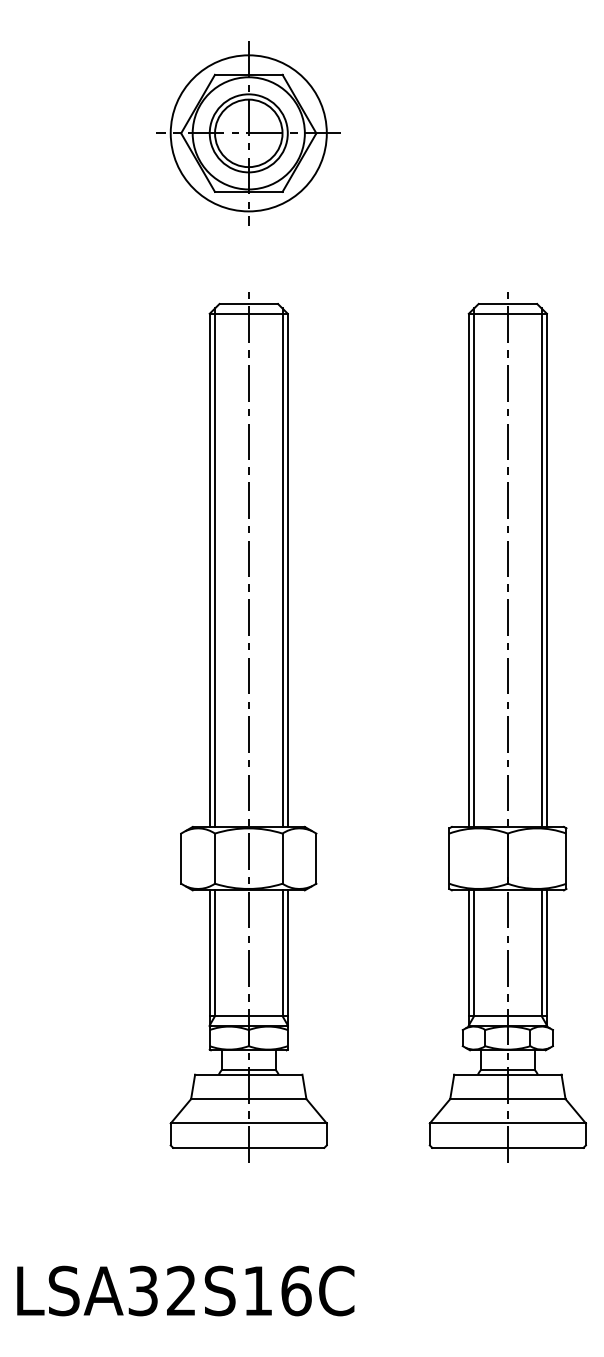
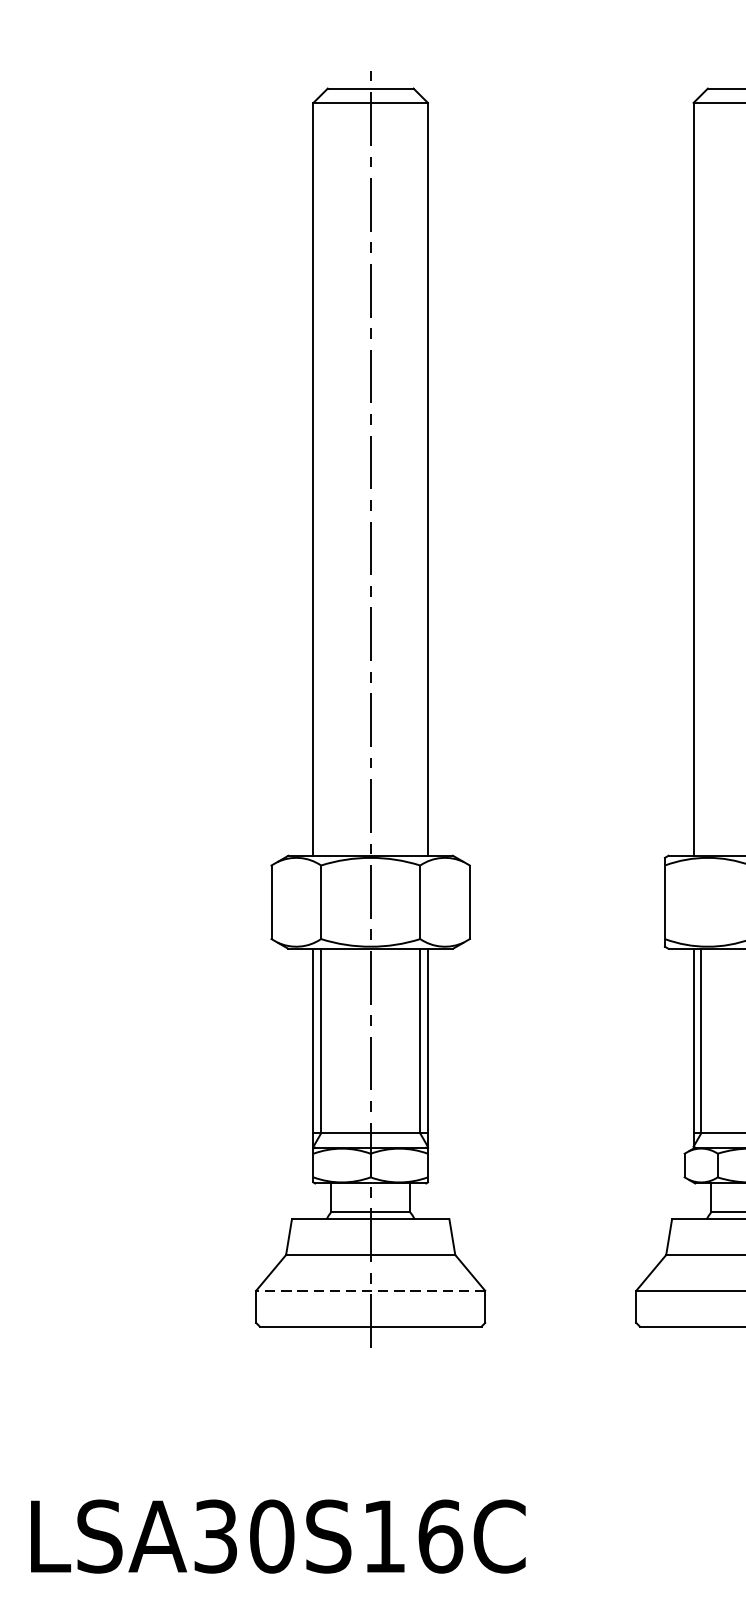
line: (215, 567) -> (321, 475), removed
line: (282, 567) -> (420, 475), removed
line: (474, 567) -> (701, 475), removed
line: (248, 1123) -> (370, 1290), solid -> dashed
text: (181, 1290) -> (271, 1535), LSA32S16C -> LSA30S16C

